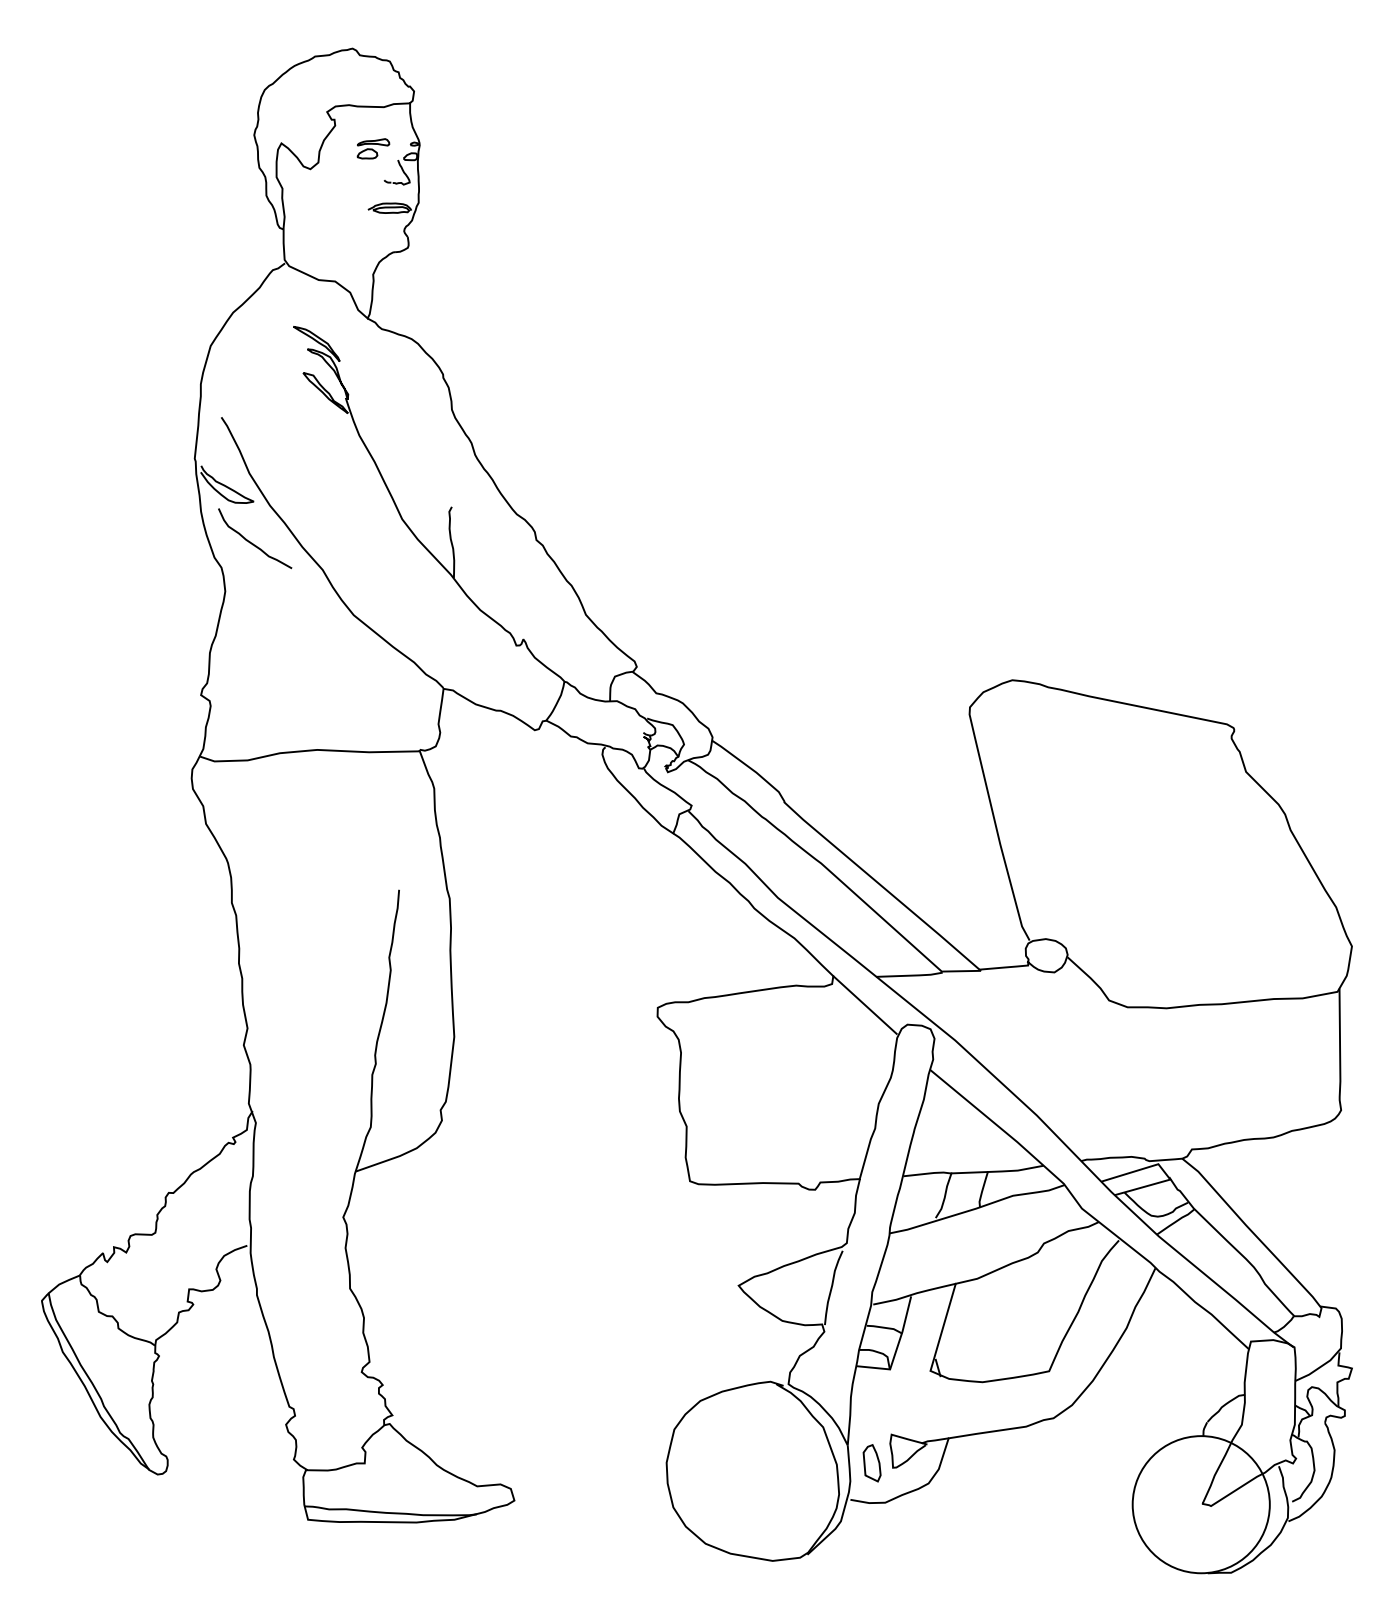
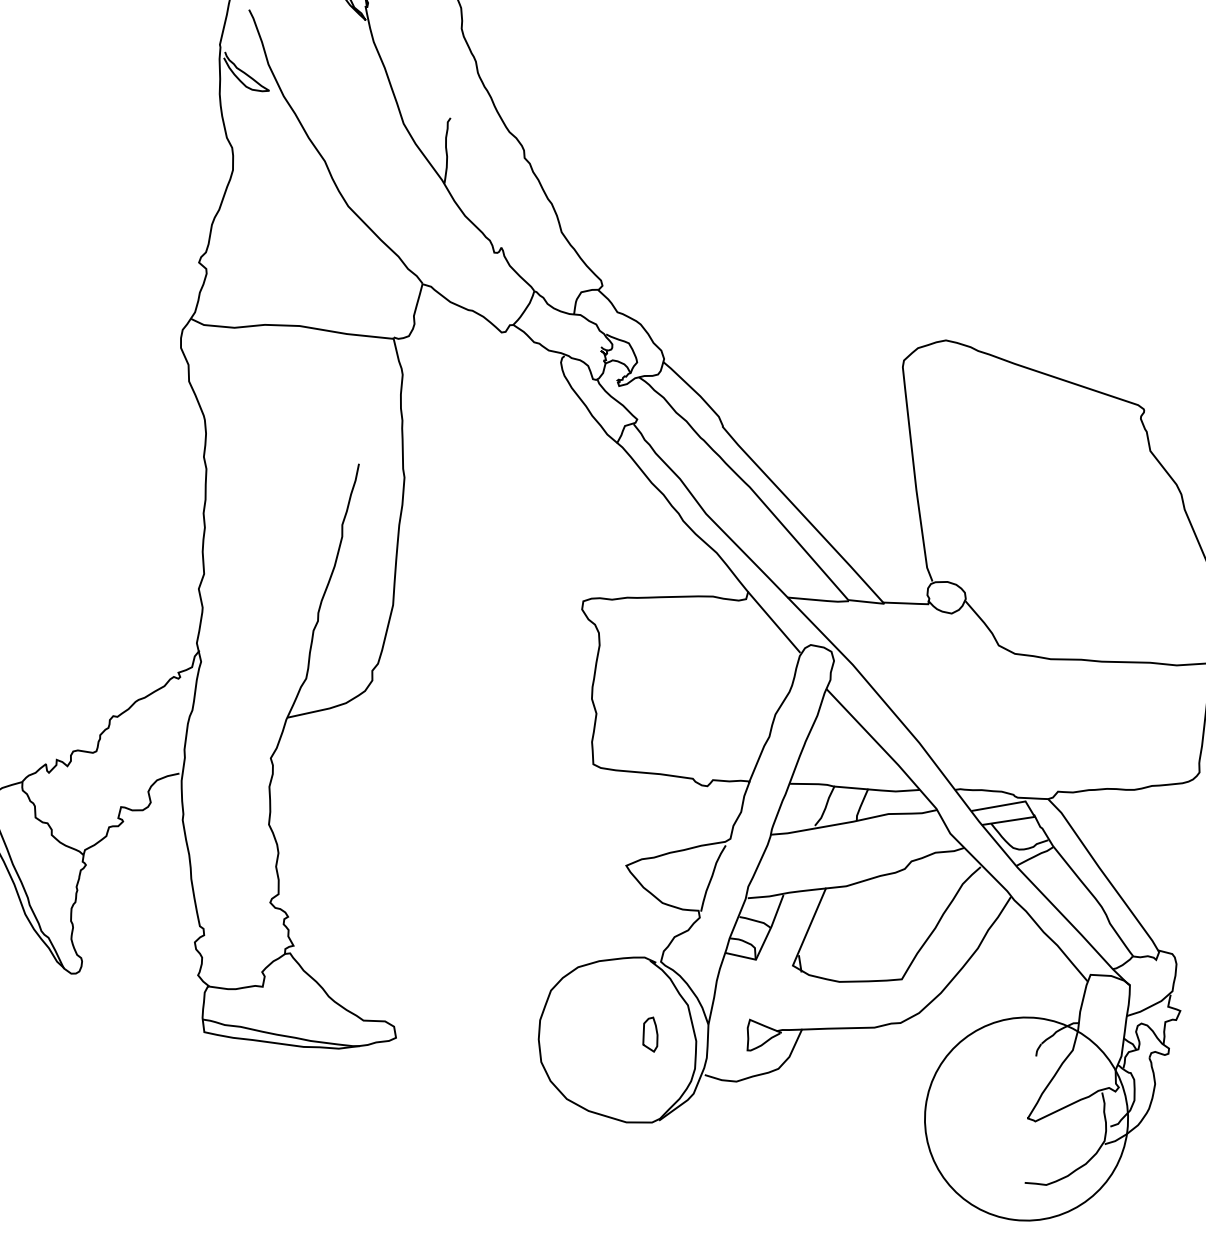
curve: (252, 542) -> (263, 128), removed
curve: (865, 1463) -> (644, 1033), moved
circle: (1200, 1504) -> (1025, 1118), size x1.6

